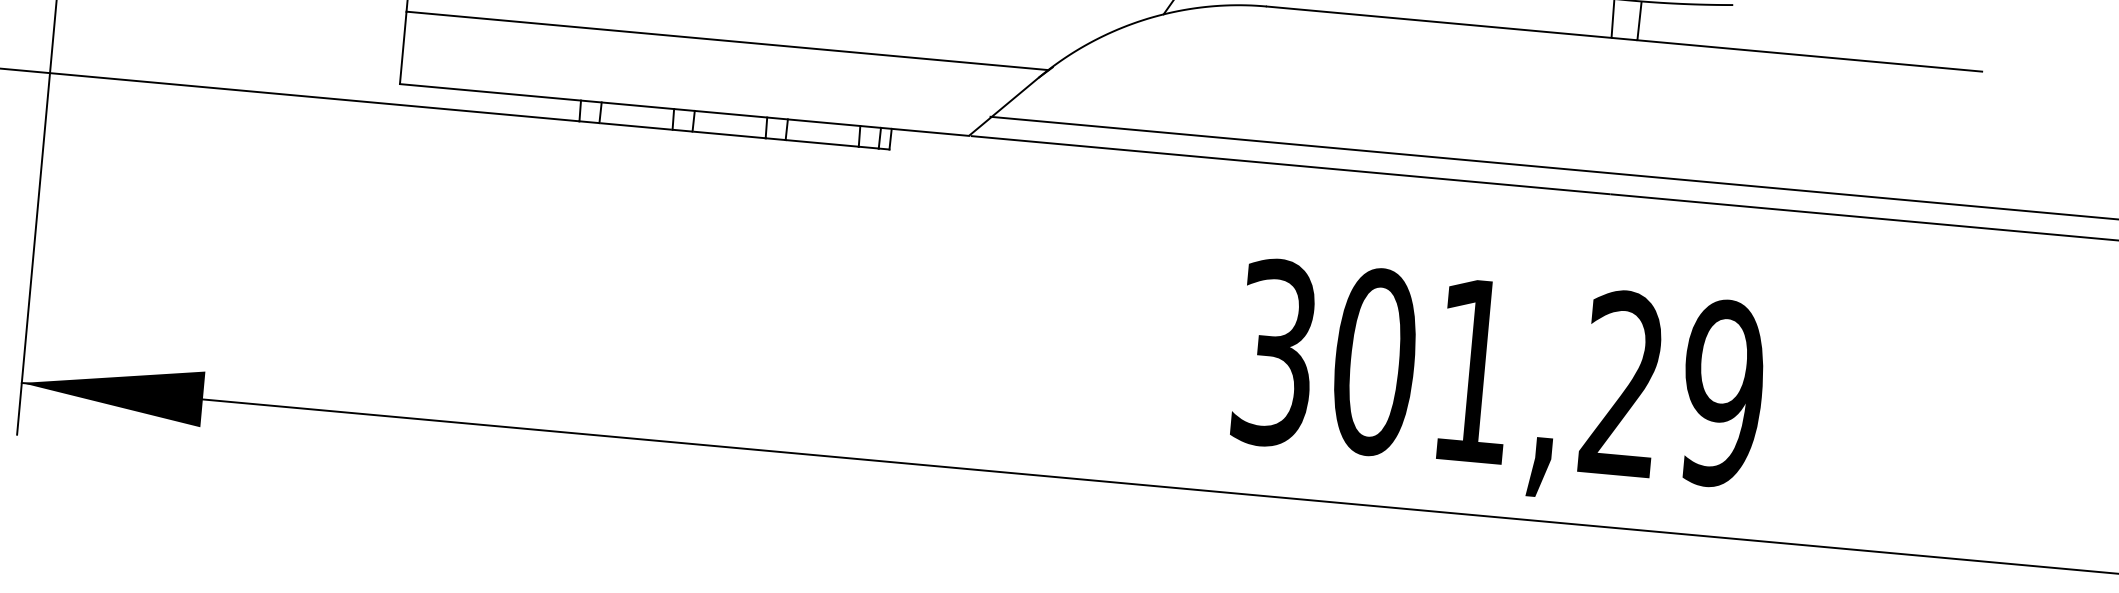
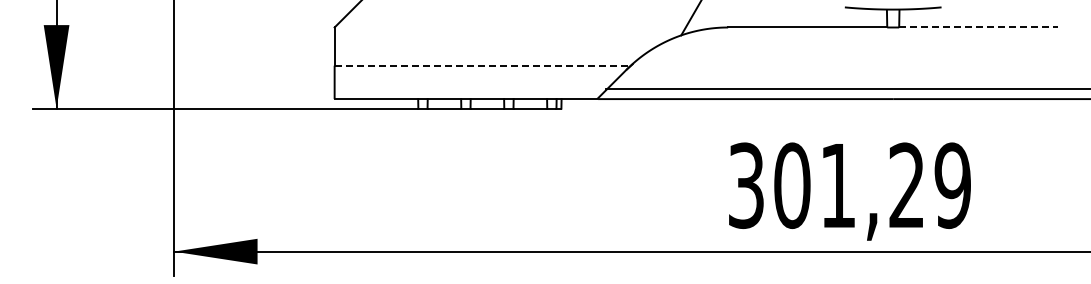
line: (729, 40) -> (483, 65), solid -> dashed
line: (1809, 55) -> (978, 27), solid -> dashed

